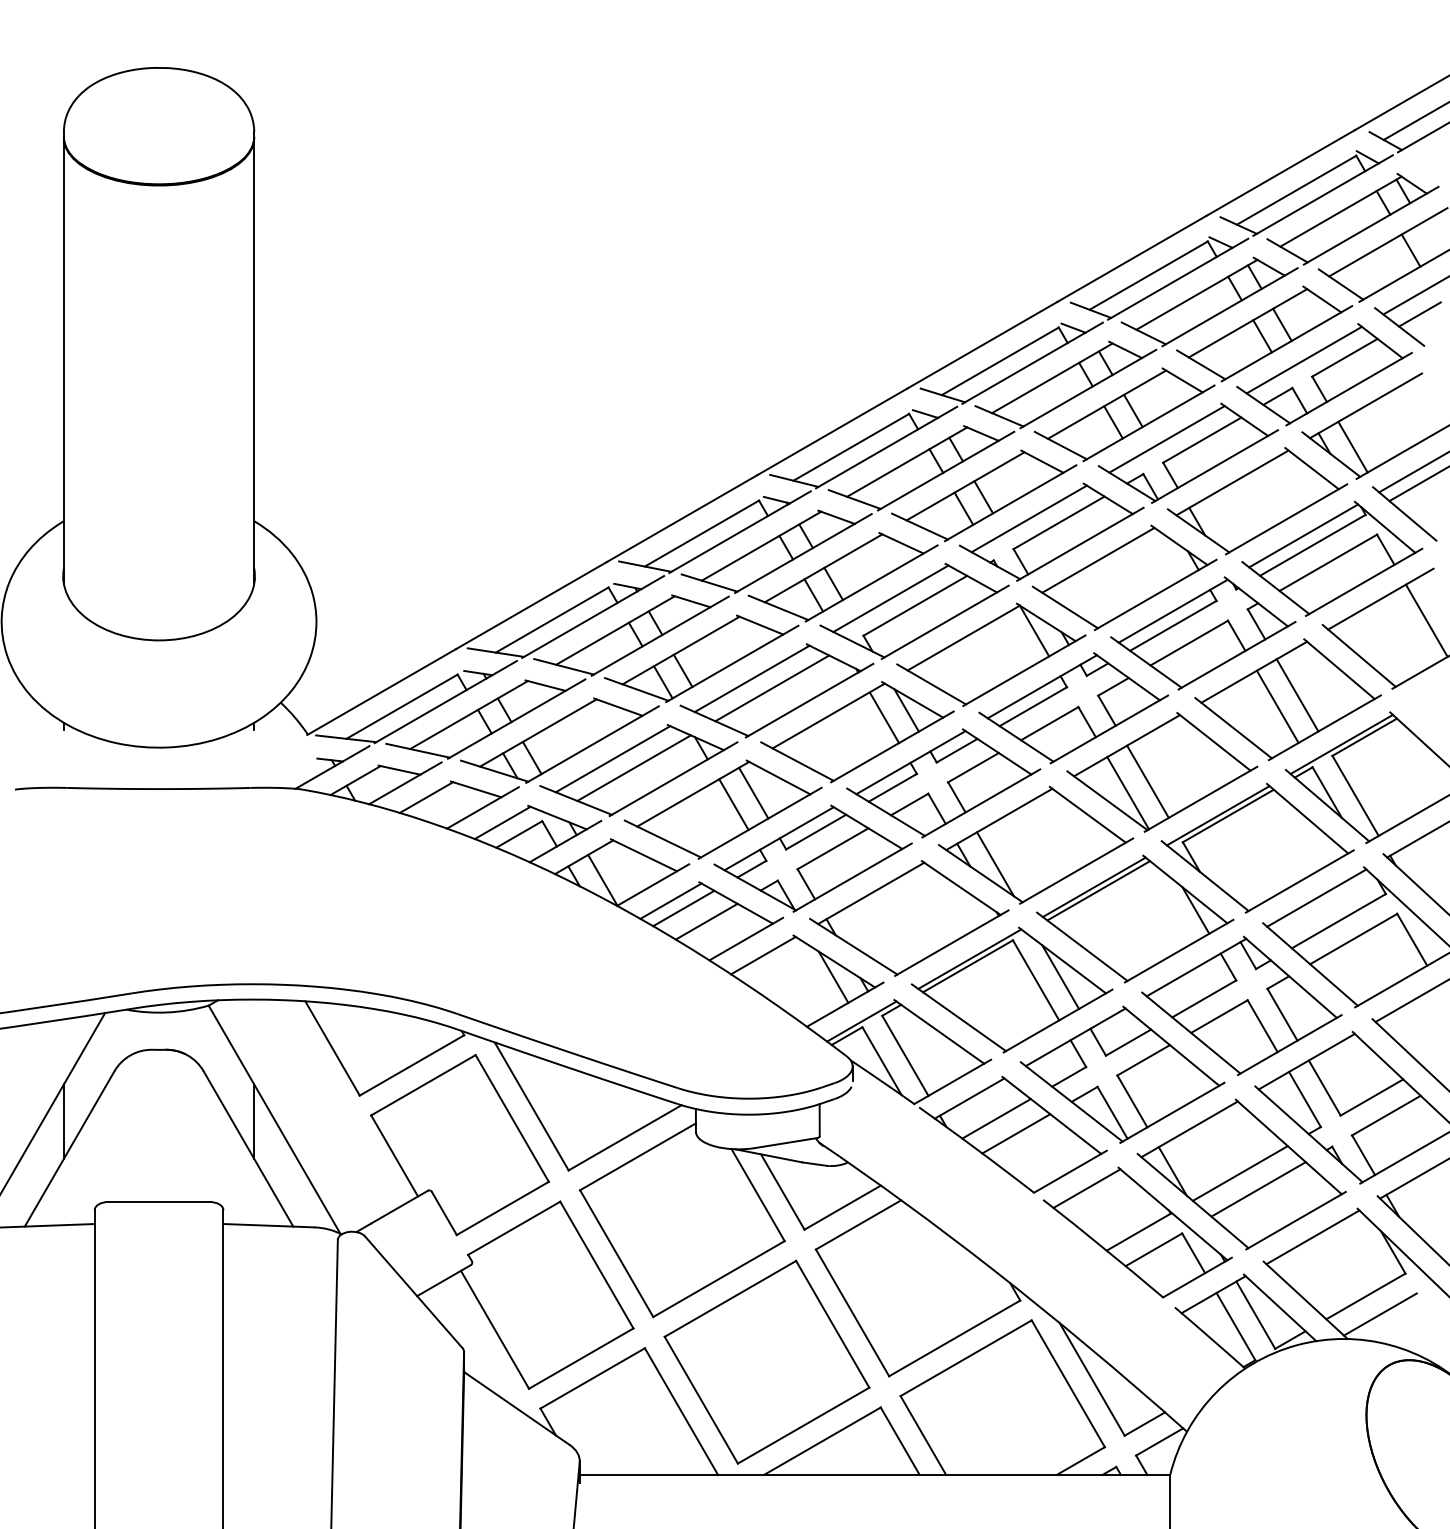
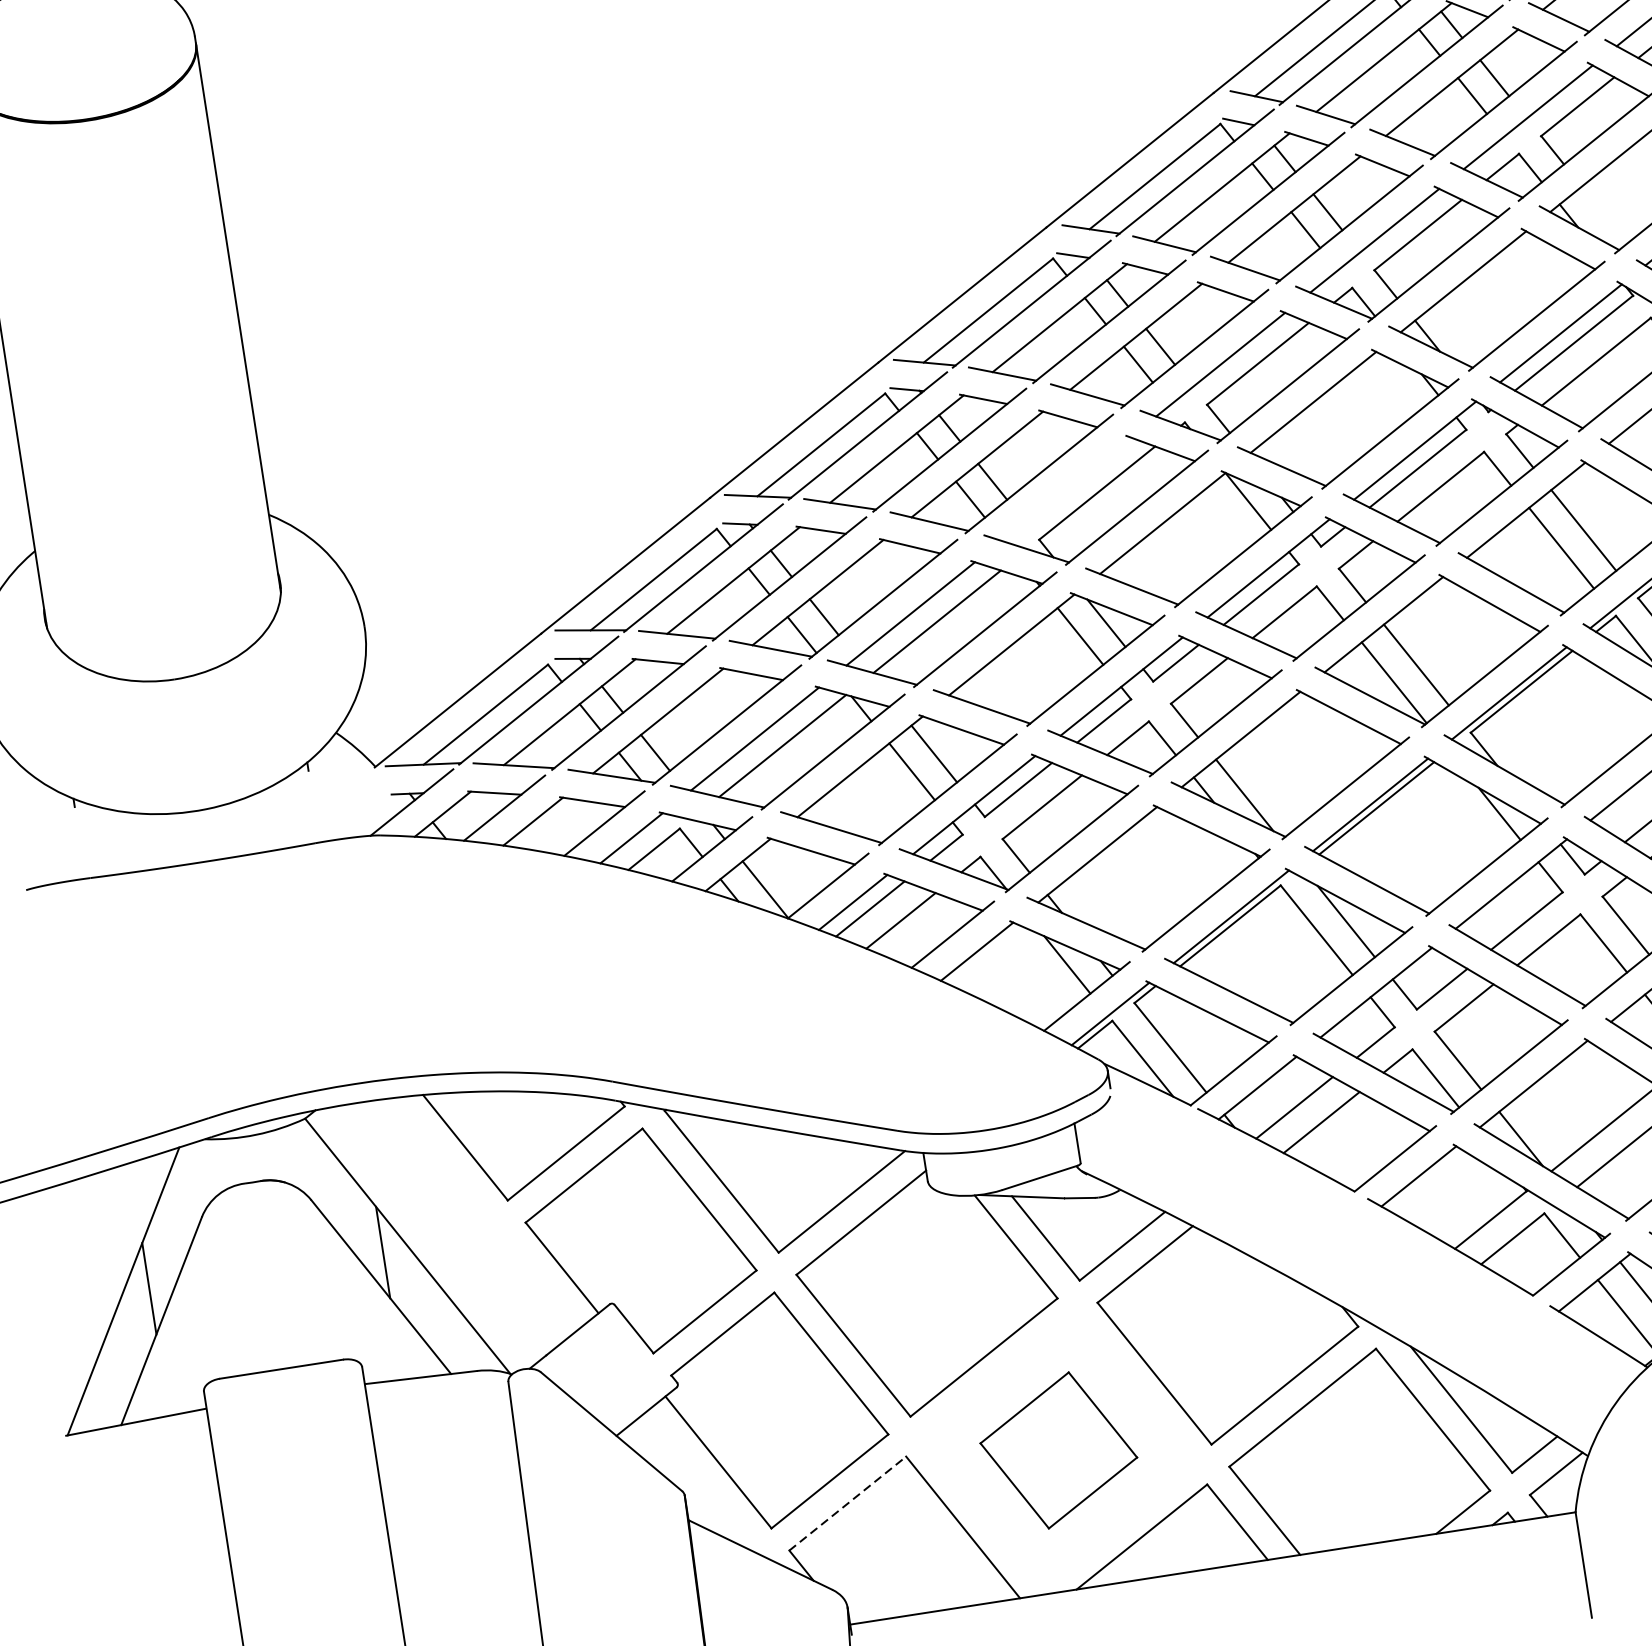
line: (1352, 446) -> (1603, 214), removed
line: (890, 598) -> (1065, 488), removed
part: (766, 1361) -> (1058, 1449), size x0.6
line: (593, 1378) -> (848, 1503), solid -> dashed

